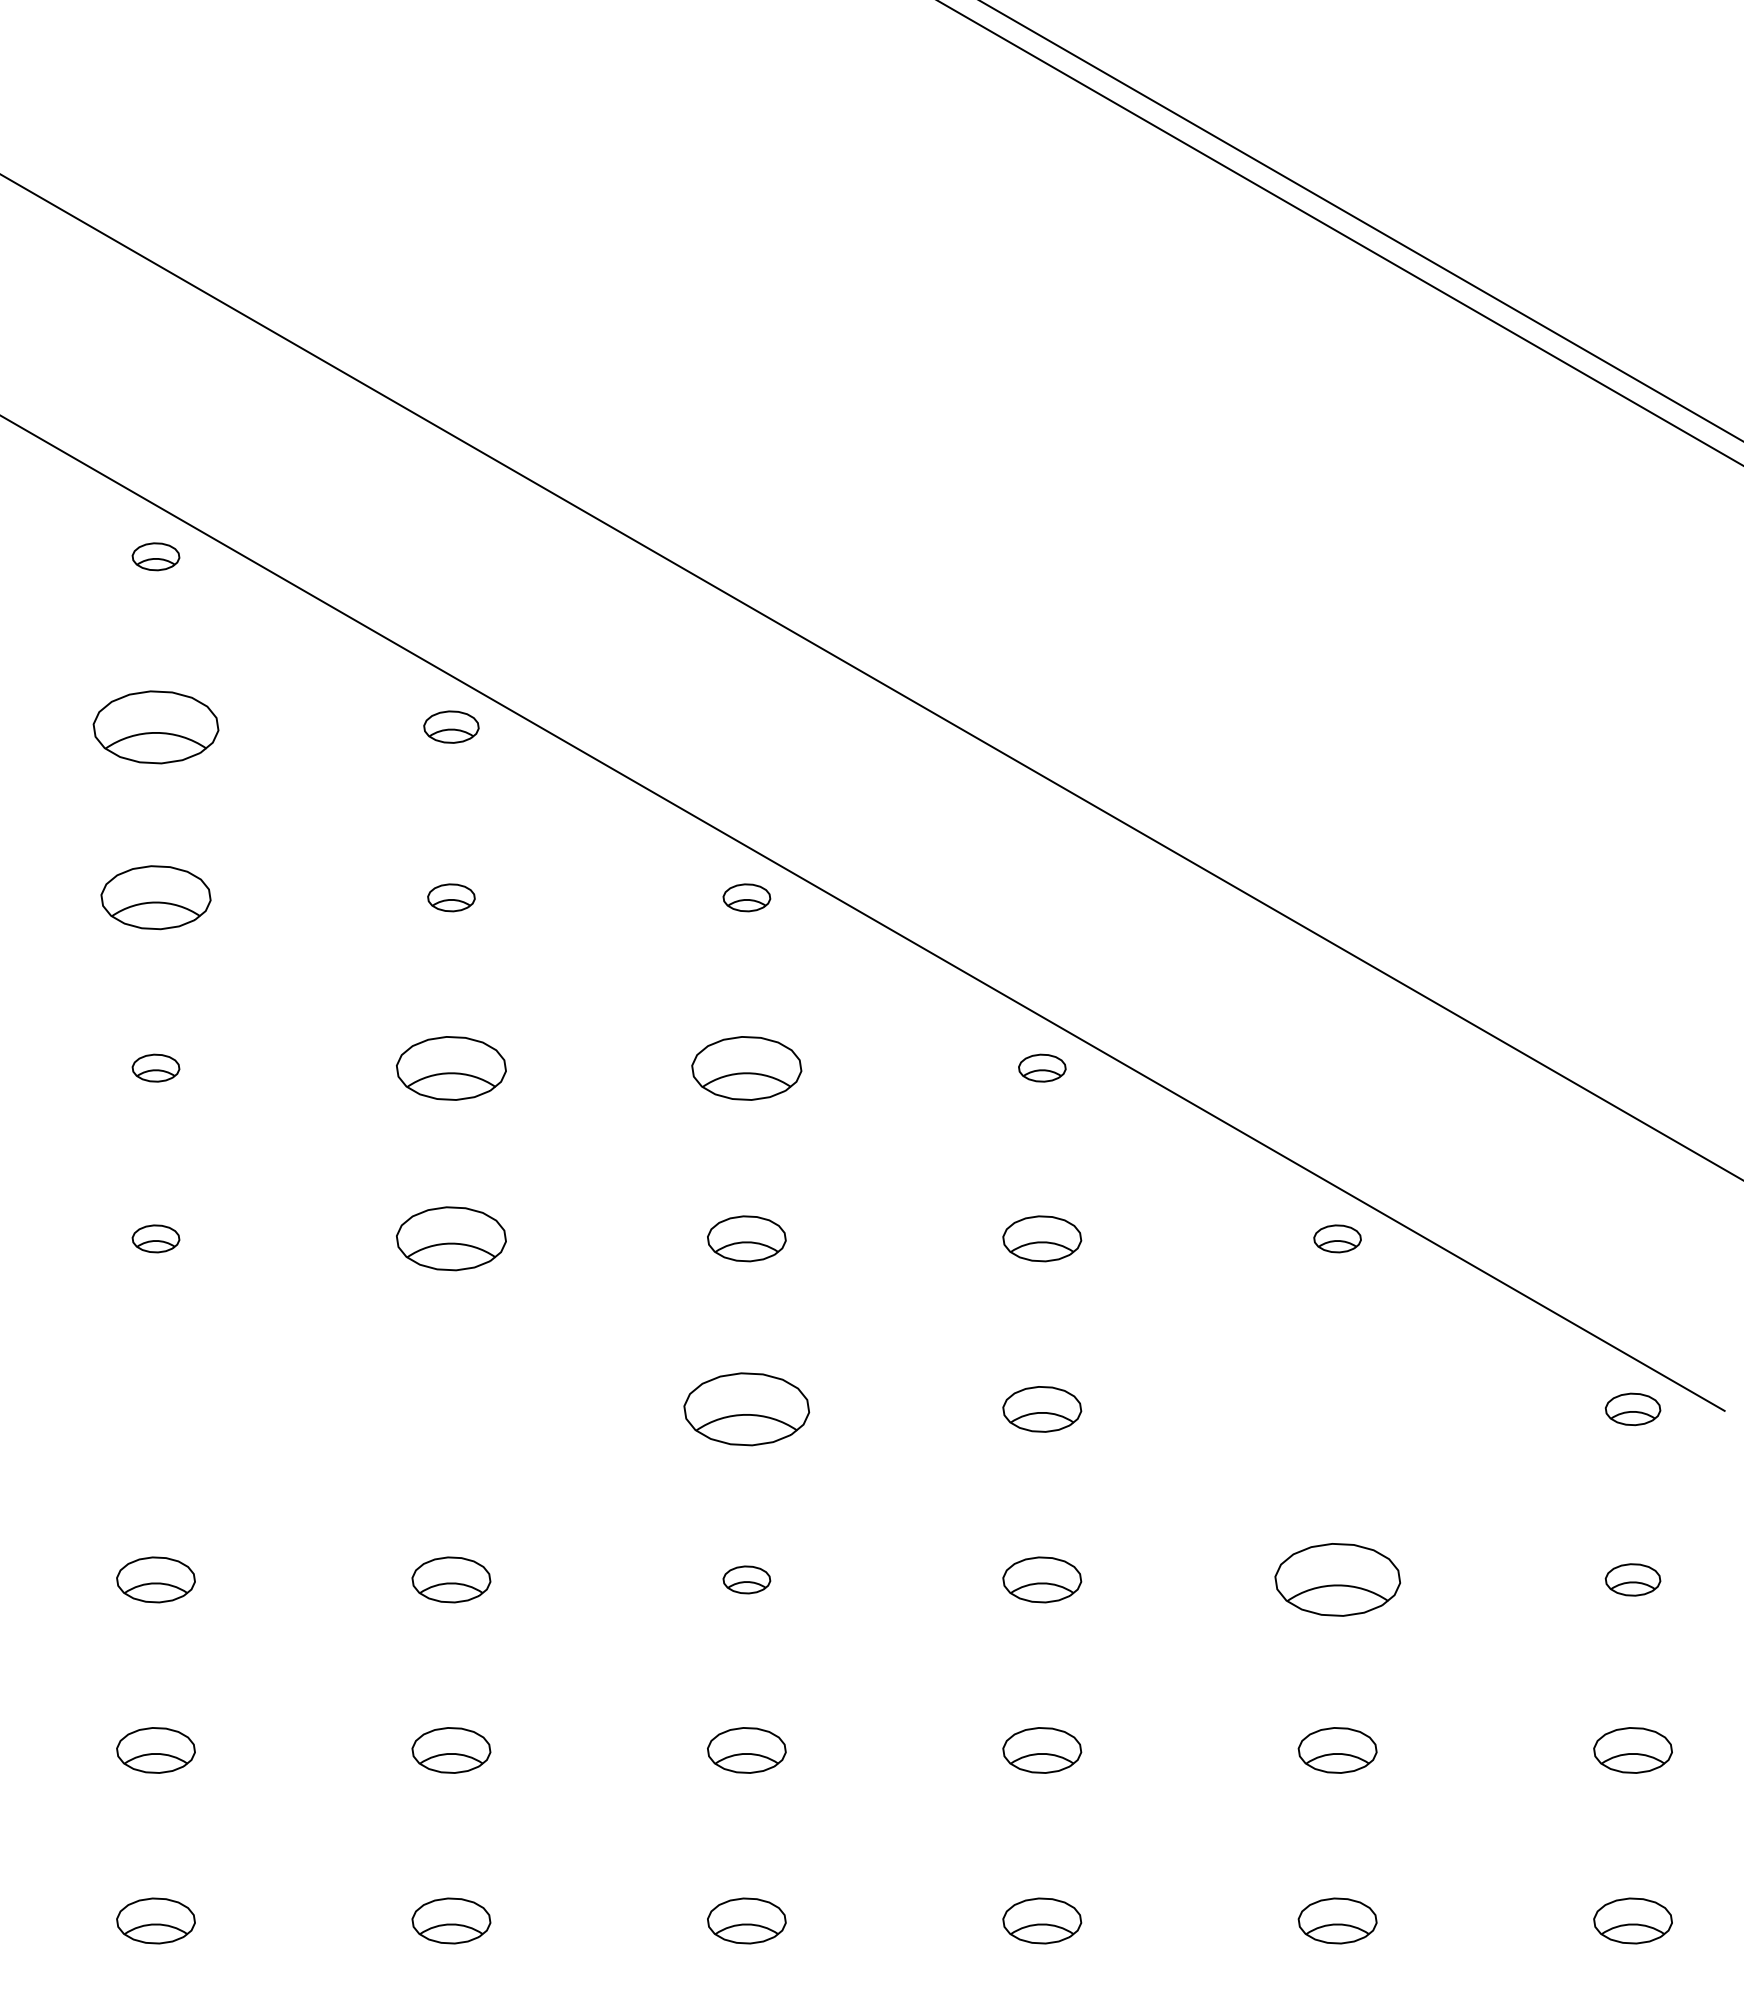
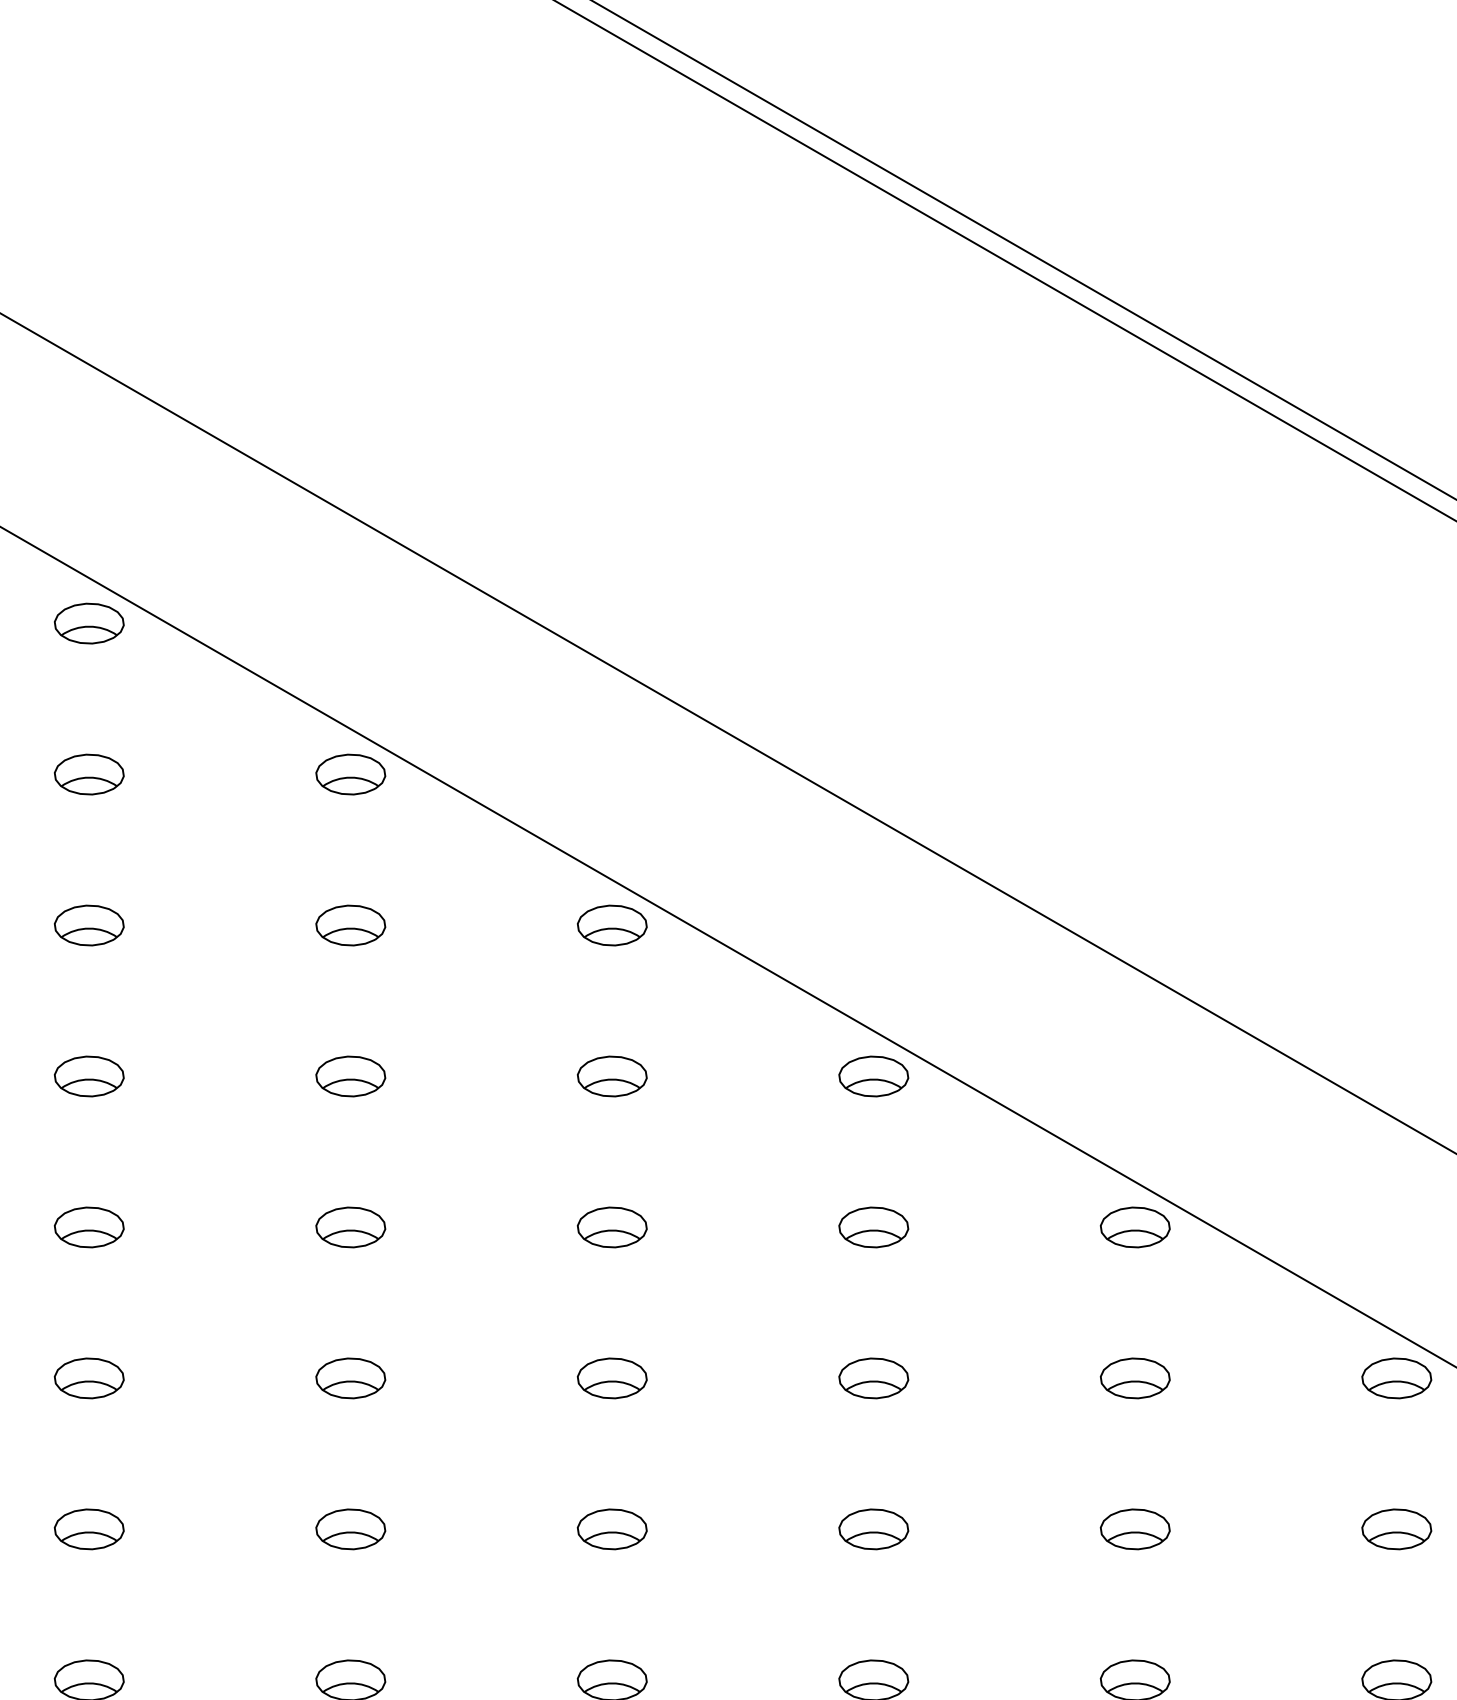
part: (155, 556) -> (88, 623), size x1.67
part: (155, 726) -> (88, 773), size x0.62
part: (451, 726) -> (350, 773), size x1.43
part: (155, 897) -> (88, 925), size x0.71
part: (451, 897) -> (350, 925), size x1.67
part: (746, 897) -> (611, 925), size x1.67
part: (155, 1067) -> (88, 1075), size x1.67
part: (451, 1067) -> (350, 1075), size x0.71
part: (746, 1067) -> (611, 1075), size x0.71
part: (1042, 1067) -> (874, 1075), size x1.67
part: (155, 1238) -> (88, 1227), size x1.67
part: (451, 1238) -> (350, 1227), size x0.71
part: (1337, 1238) -> (1135, 1227), size x1.67
part: (155, 1409) -> (88, 1378), added
part: (451, 1409) -> (350, 1378), added
part: (746, 1409) -> (611, 1378), size x0.62
part: (1337, 1409) -> (1135, 1378), added
part: (1632, 1409) -> (1396, 1378), size x1.43
part: (746, 1579) -> (611, 1529), size x1.67
part: (1337, 1579) -> (1135, 1529), size x0.62
part: (1632, 1579) -> (1396, 1529), size x1.43

